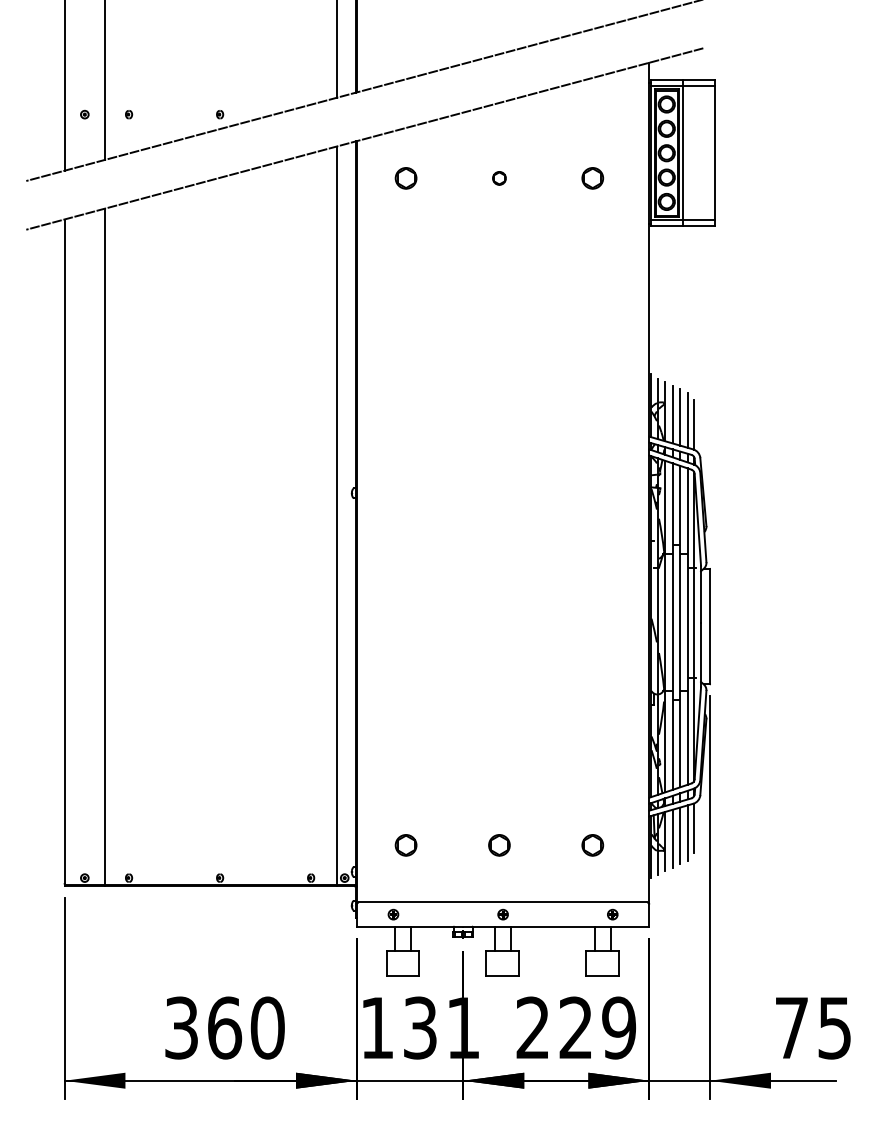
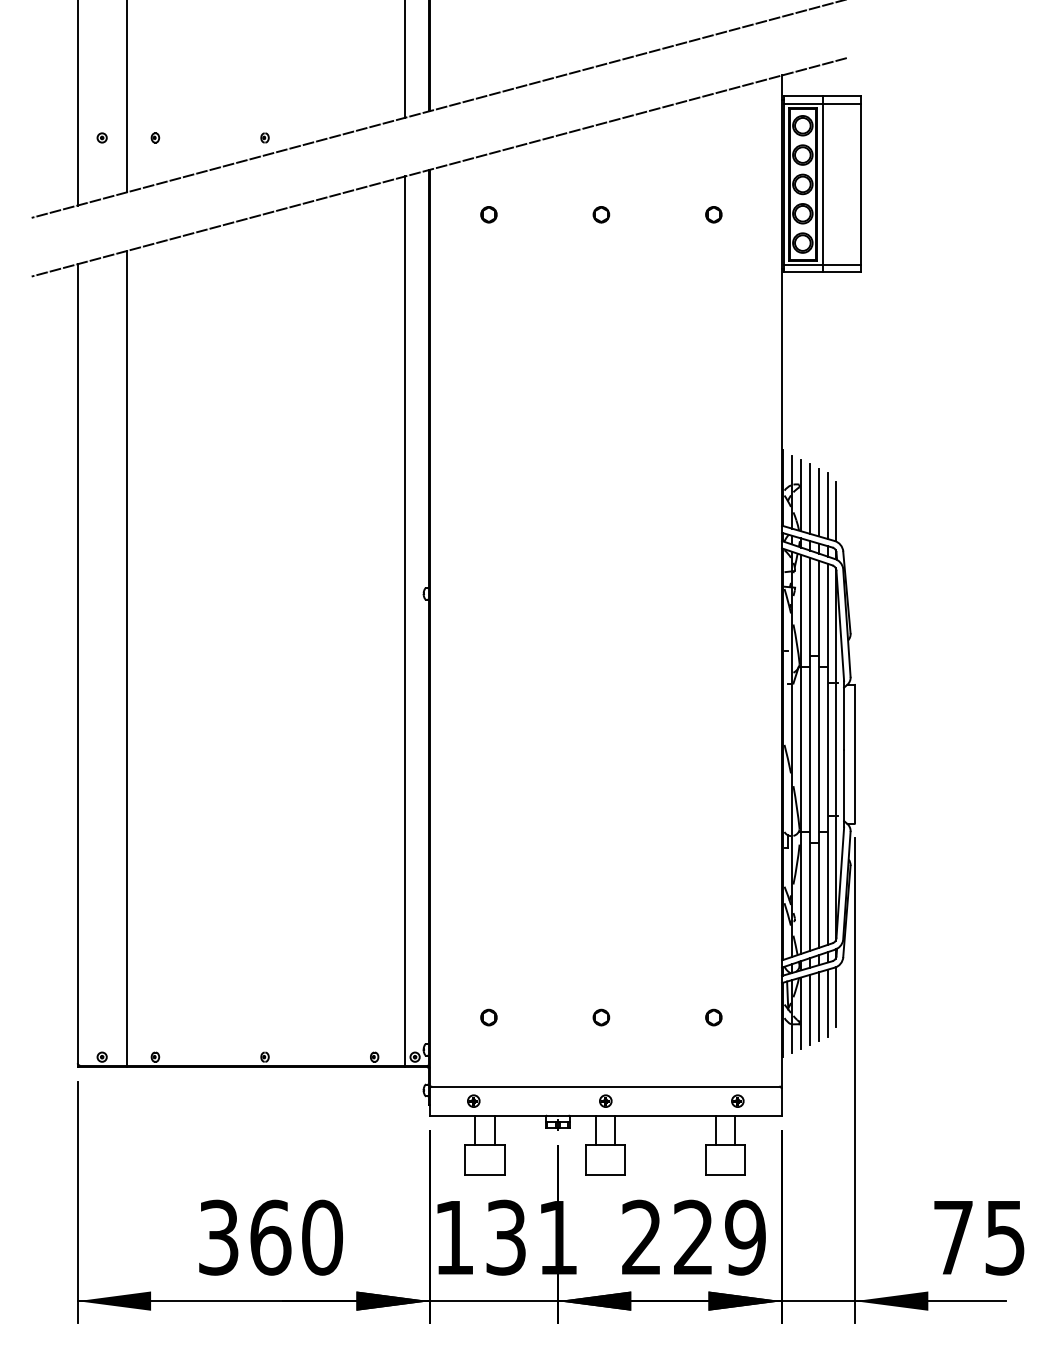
part: (405, 178) -> (488, 214), size x0.62
part: (592, 178) -> (713, 214), size x0.62
part: (405, 844) -> (488, 1016), size x0.62
part: (499, 844) -> (601, 1016), size x0.62
part: (592, 844) -> (713, 1016), size x0.62

